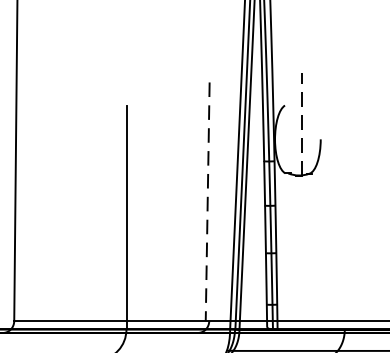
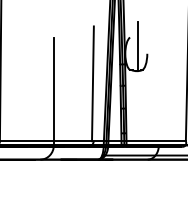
line: (302, 124) -> (138, 46), dashed -> solid
line: (206, 203) -> (92, 84), dashed -> solid

